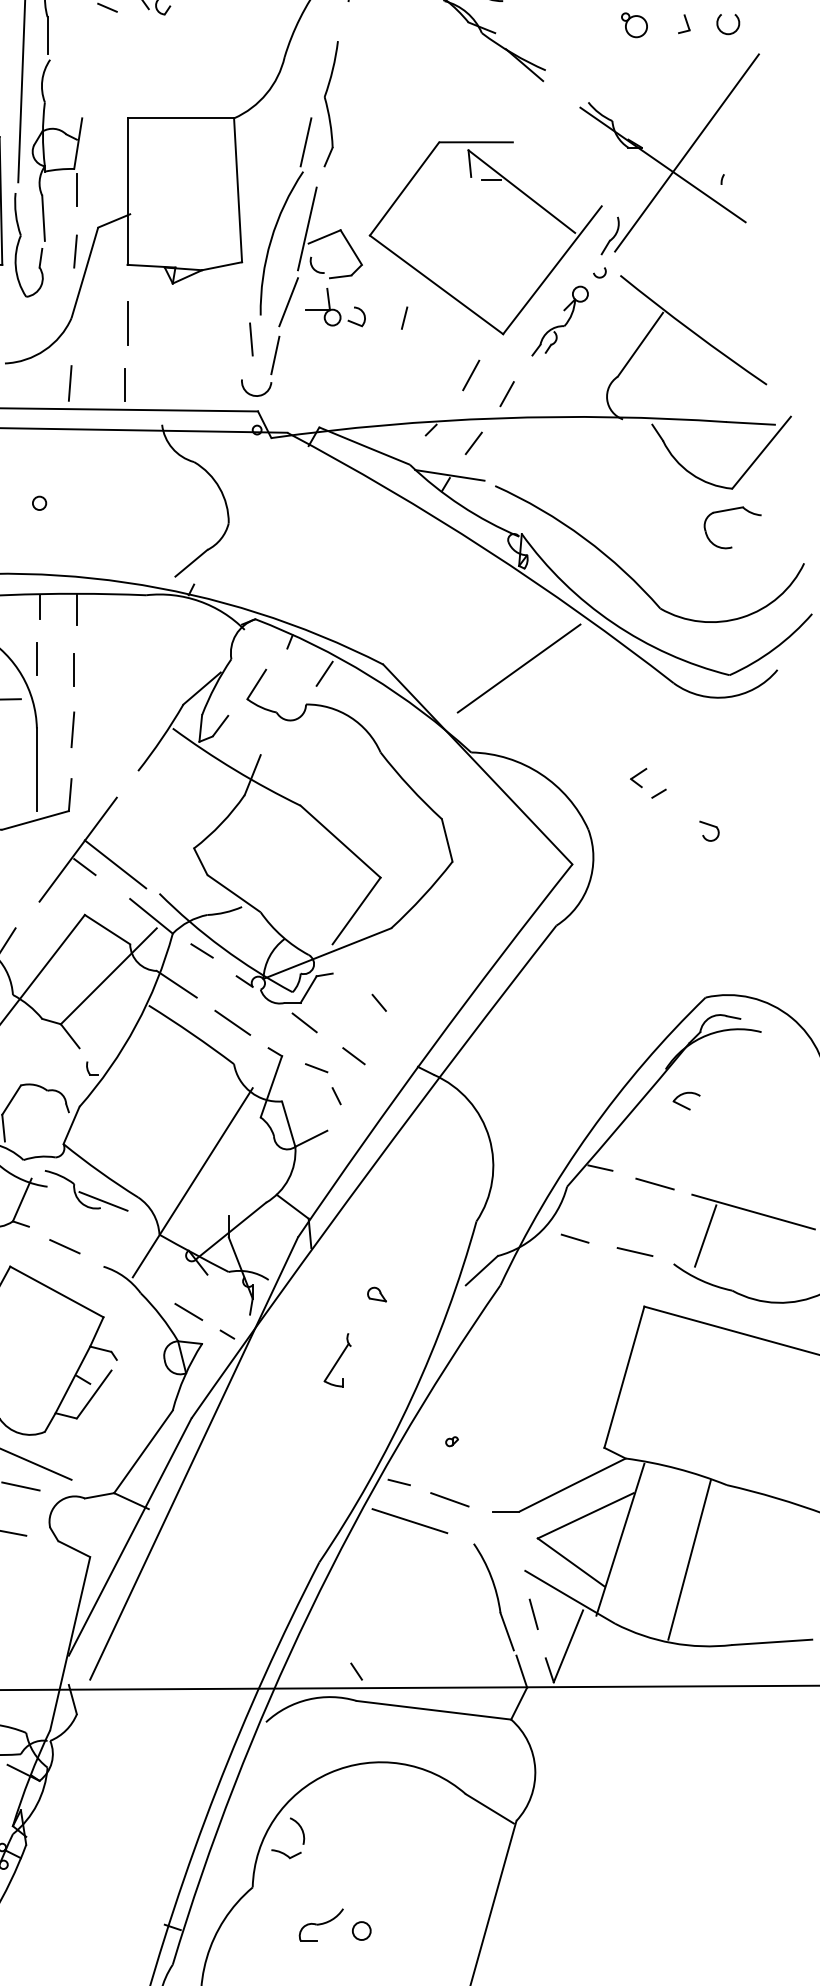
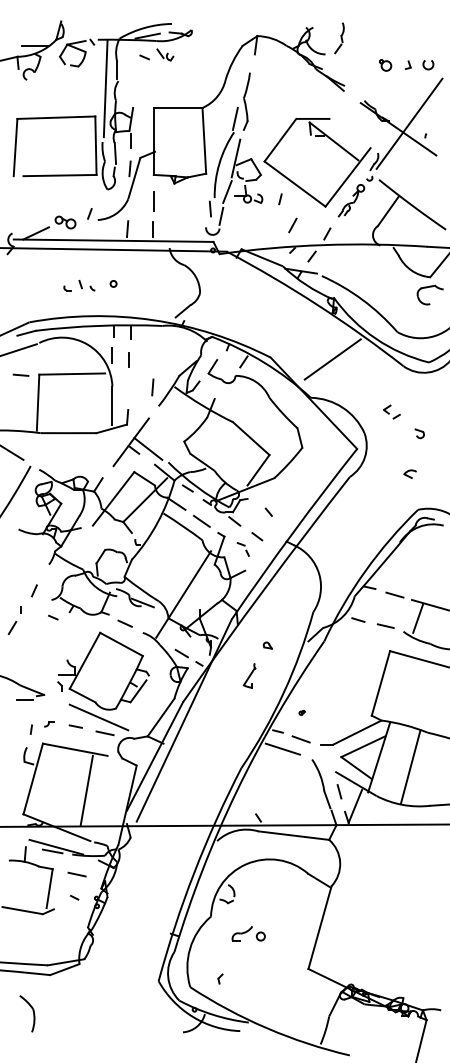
line: (470, 375) -> (292, 225), moved
line: (72, 729) -> (152, 387), moved
part: (323, 1084) -> (243, 549), size x0.7
part: (684, 1099) -> (409, 473), moved

